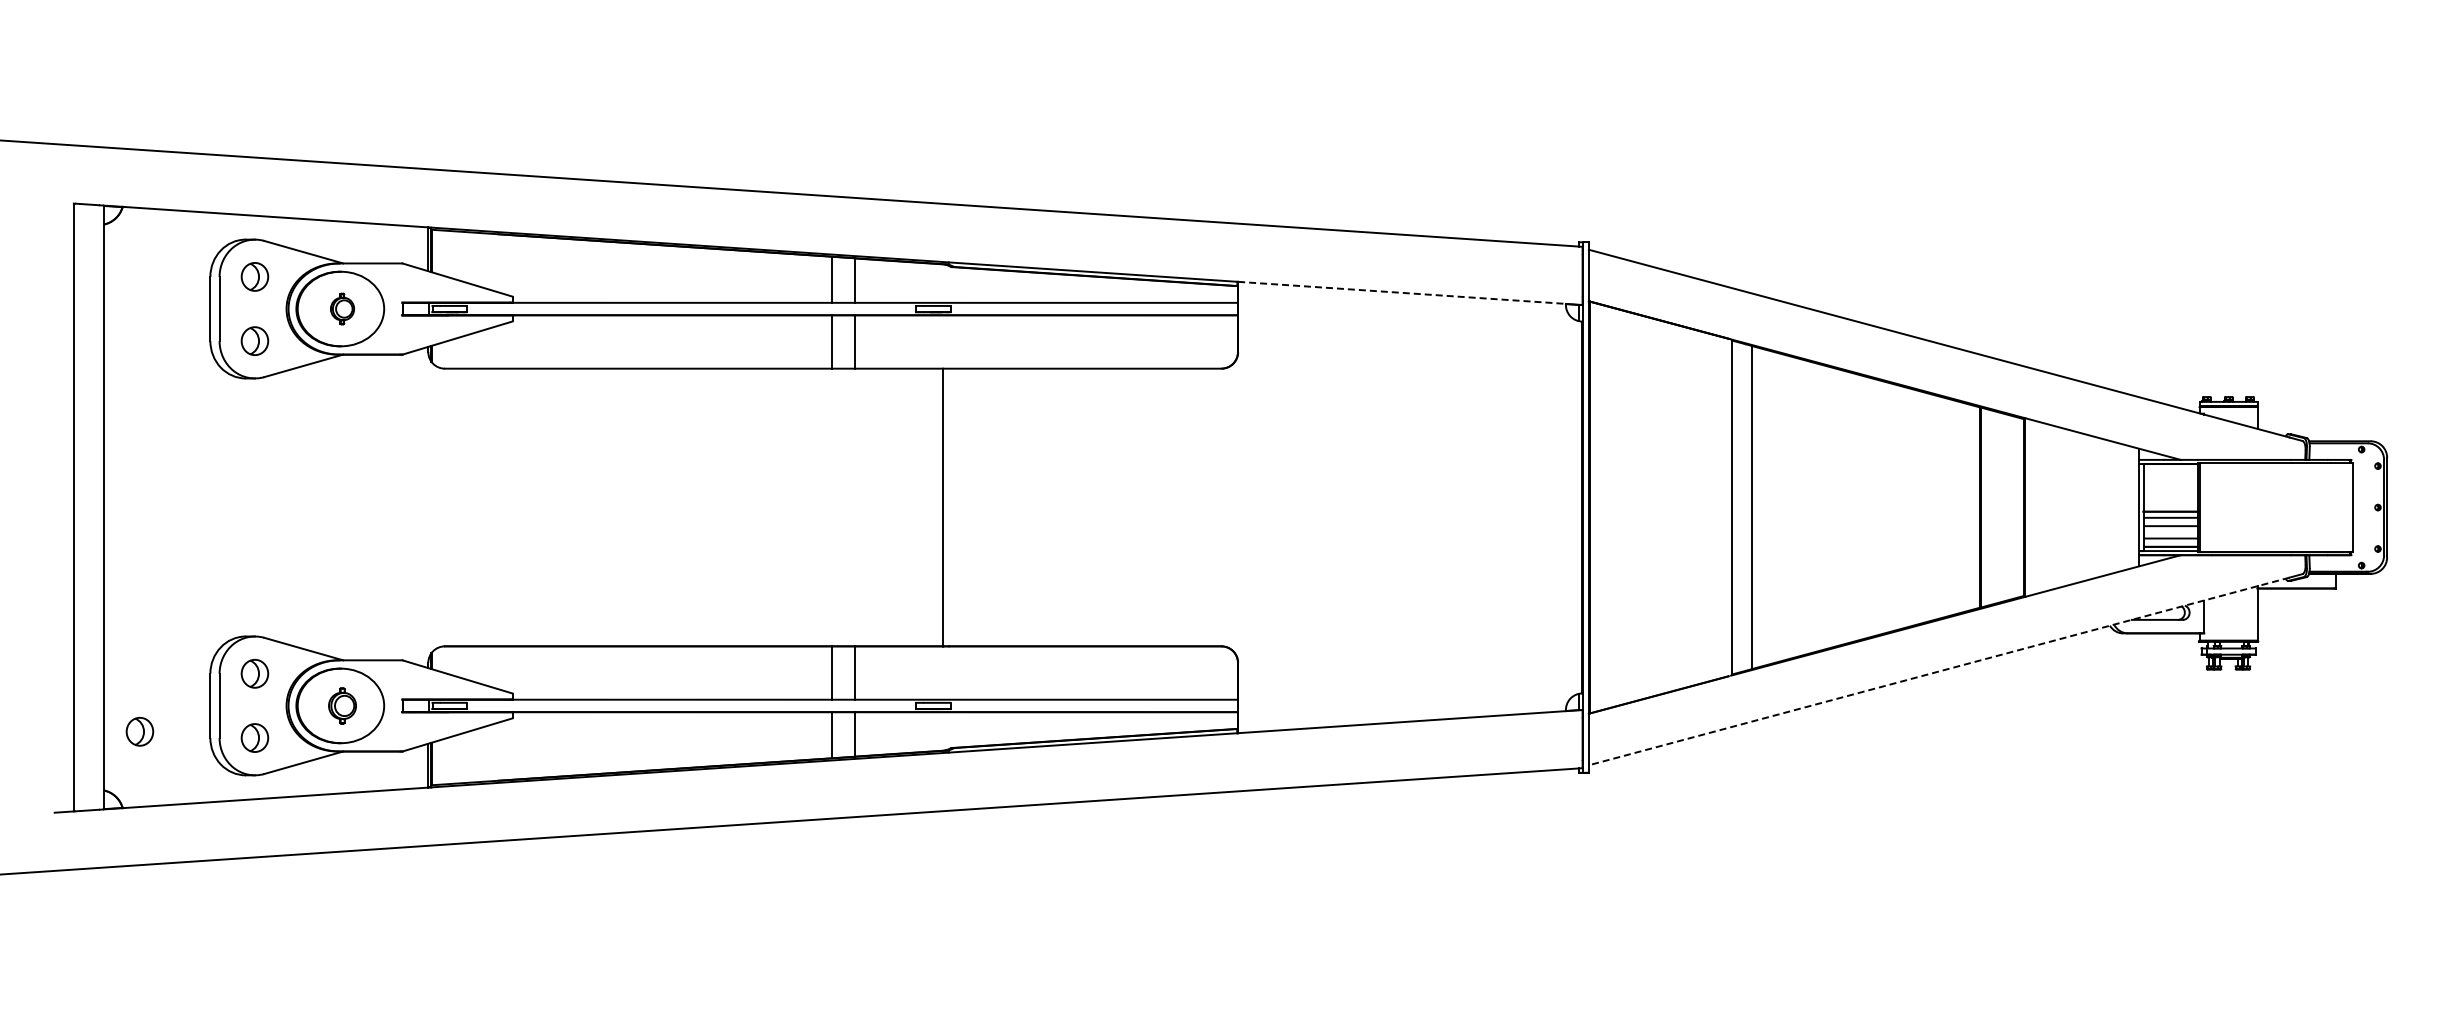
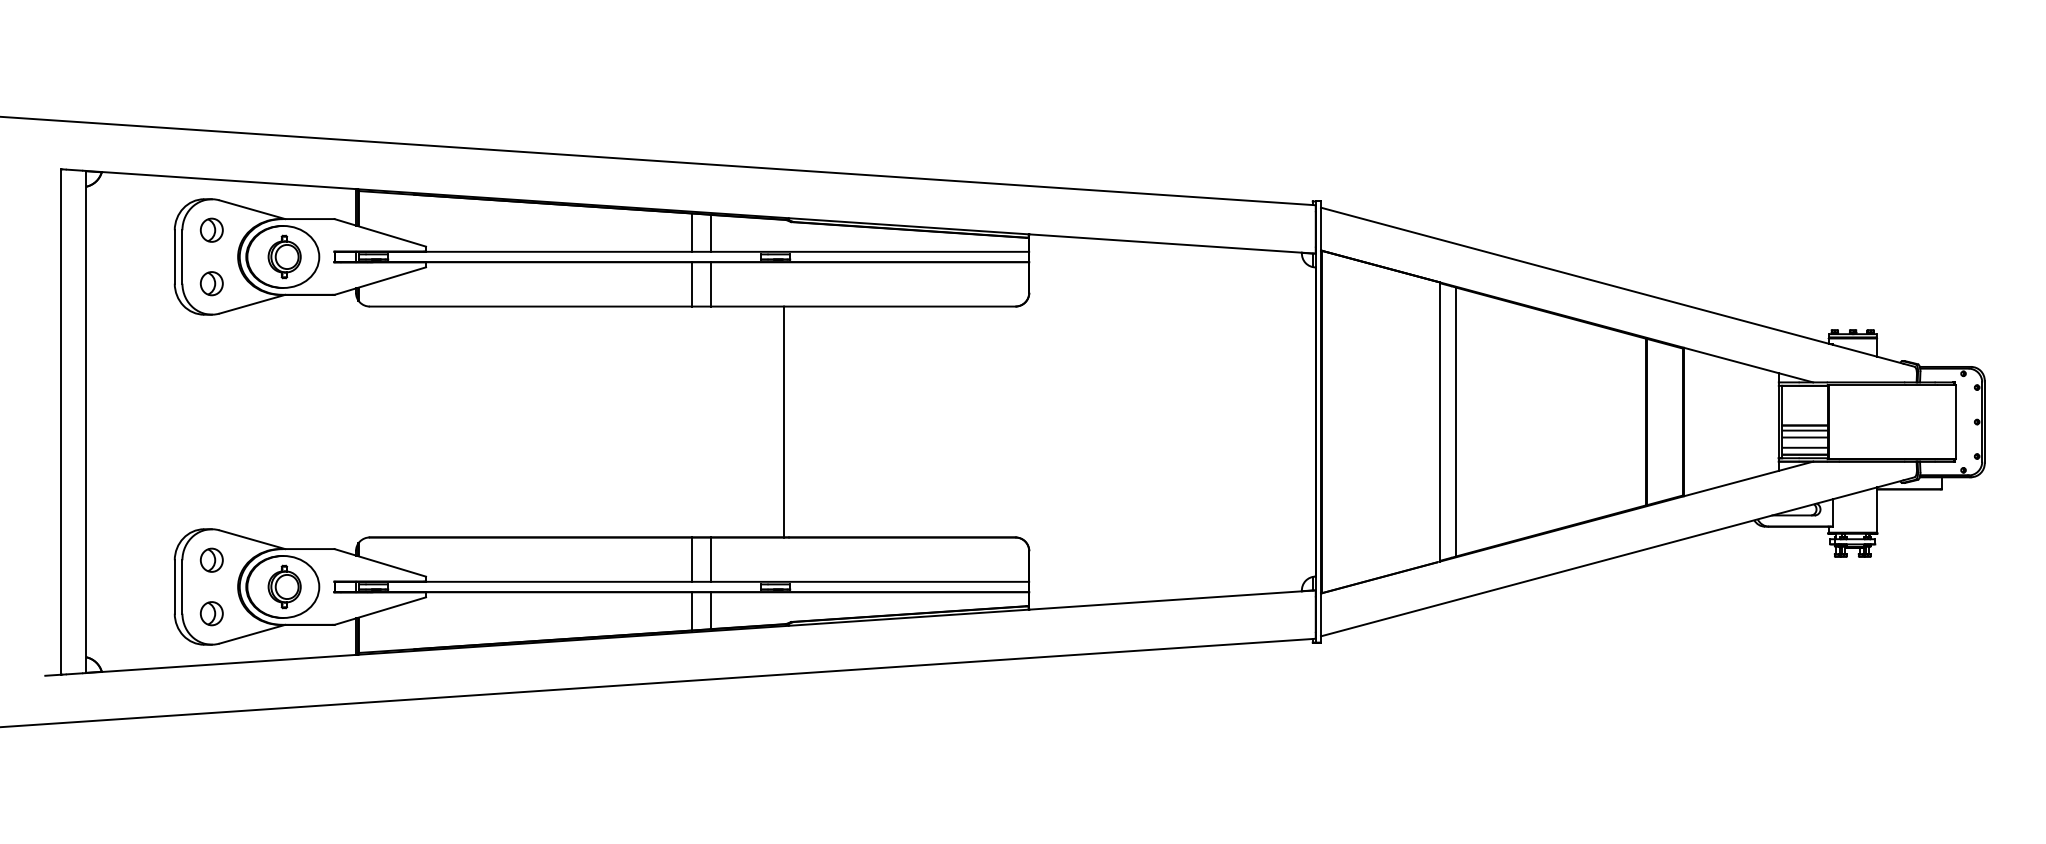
line: (1402, 292) -> (1166, 243), dashed -> solid
part: (342, 308) -> (284, 256), size x1.67
line: (1939, 671) -> (1612, 558), dashed -> solid
part: (342, 705) -> (284, 586), size x1.43
part: (139, 731) -> (115, 608), removed

